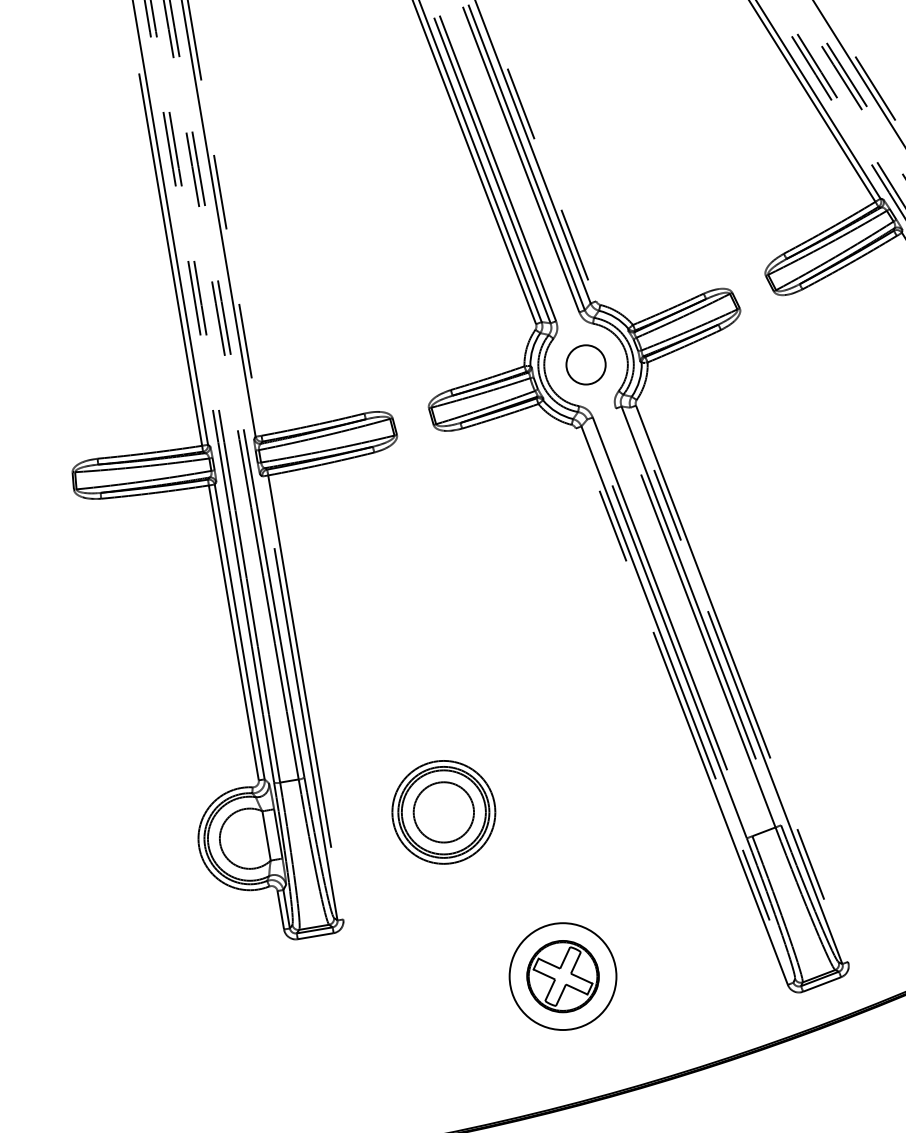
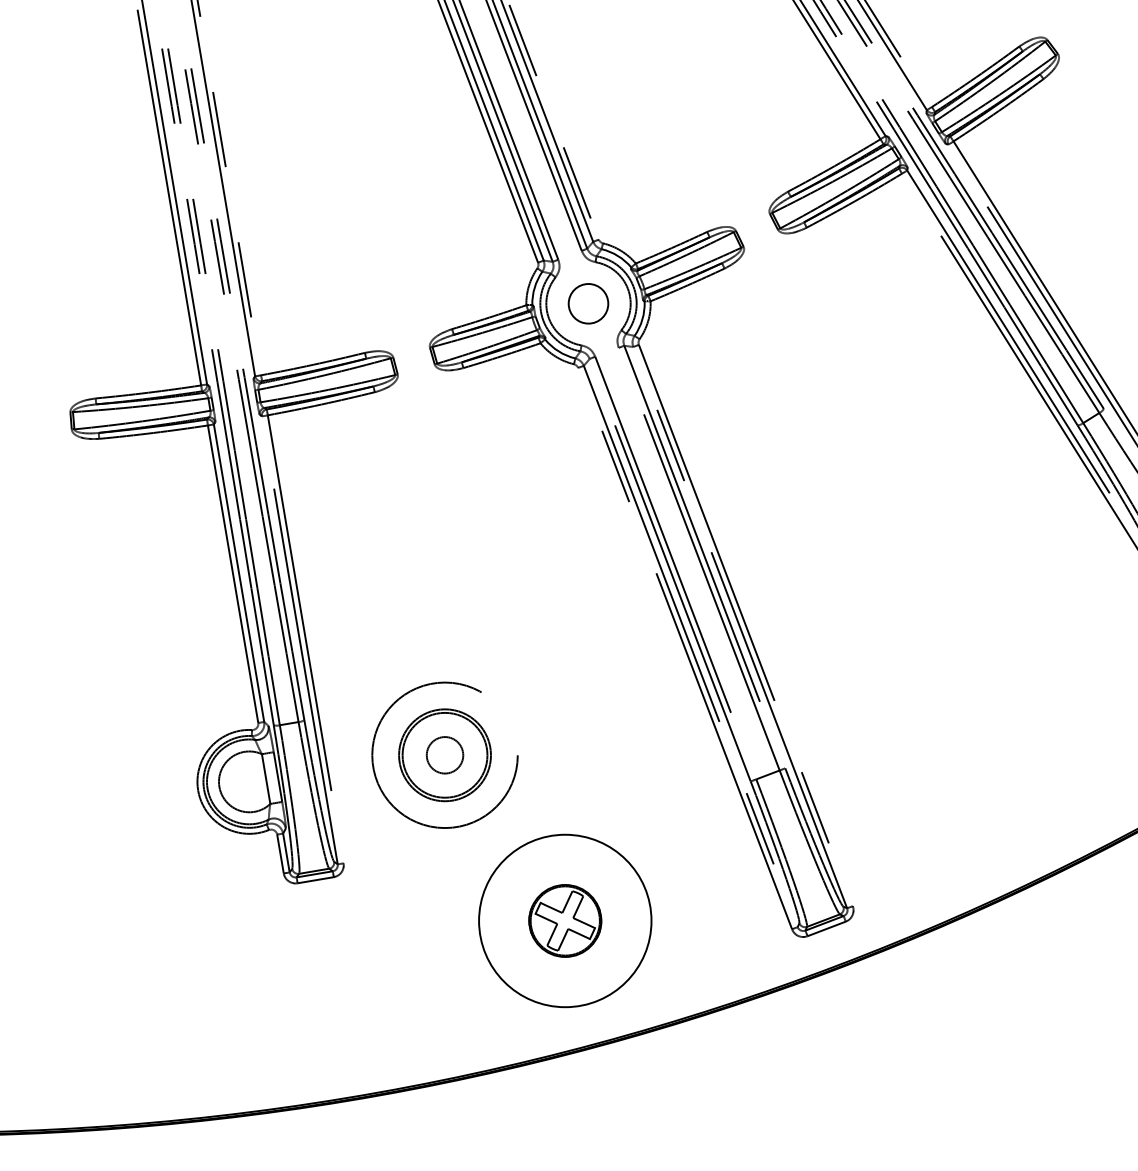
circle: (443, 811) -> (444, 754), size x0.6
circle: (444, 812) -> (445, 755), size x1.4
circle: (563, 976) -> (565, 920), size x1.6

